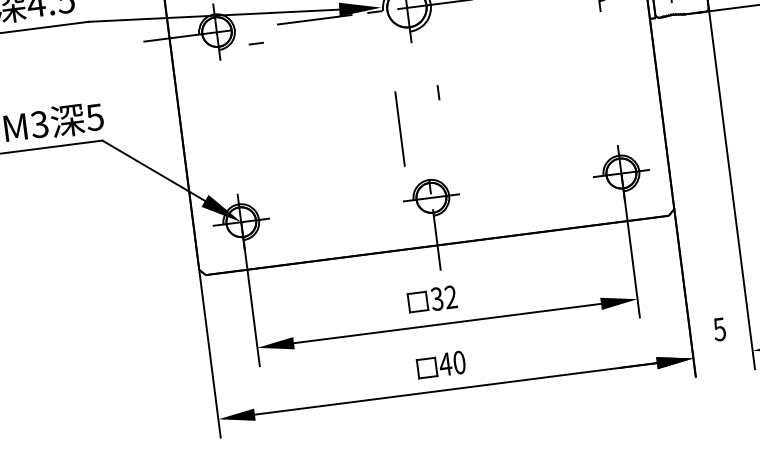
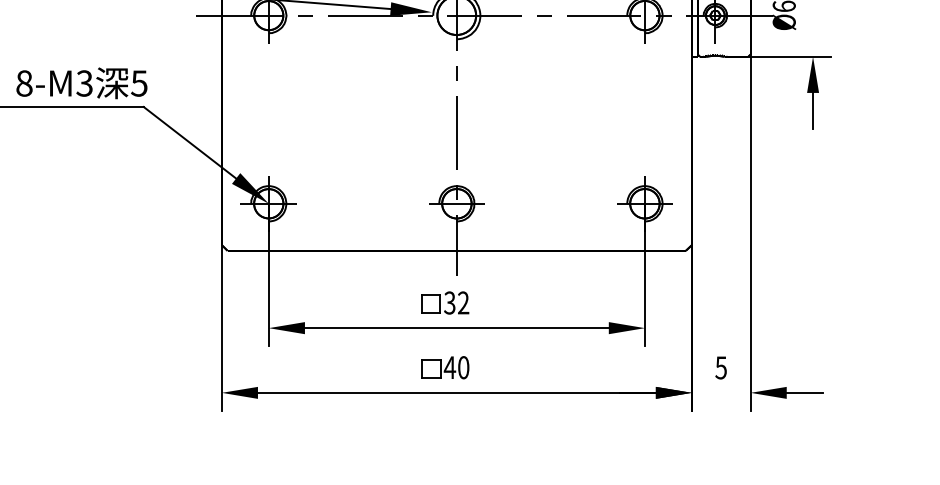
line: (256, 43) -> (305, 15), moved
line: (438, 92) -> (456, 73), moved
line: (399, 128) -> (456, 132), moved

